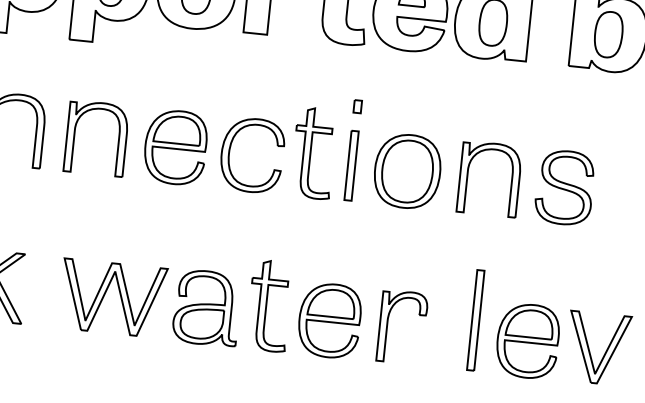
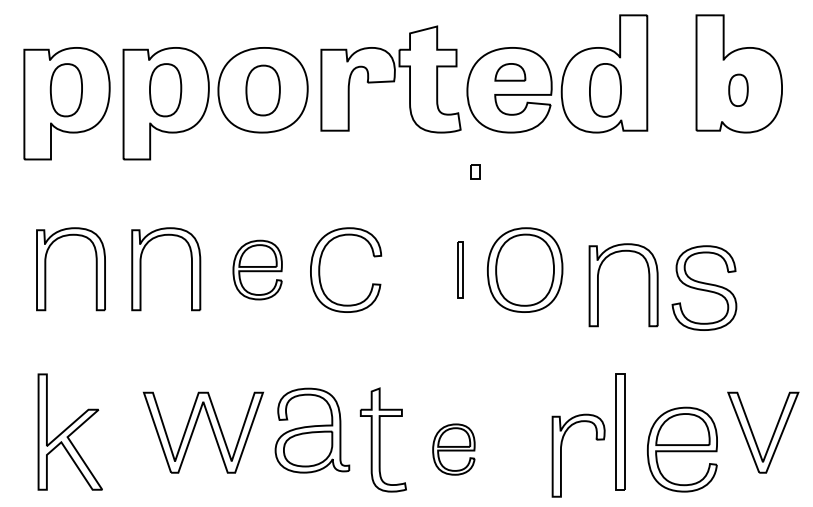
part: (608, 34) -> (738, 90), size x0.6
part: (357, 106) -> (475, 171), moved
part: (175, 146) -> (257, 269), size x0.7
part: (313, 152) -> (415, 259), removed
part: (351, 165) -> (460, 269), size x0.7
part: (467, 177) -> (598, 285), moved
part: (564, 187) -> (704, 287), moved
part: (105, 295) -> (194, 430), moved
part: (207, 307) -> (312, 430), moved
part: (329, 320) -> (453, 449), size x0.6
part: (387, 325) -> (561, 455), moved
part: (605, 350) -> (772, 434), moved

